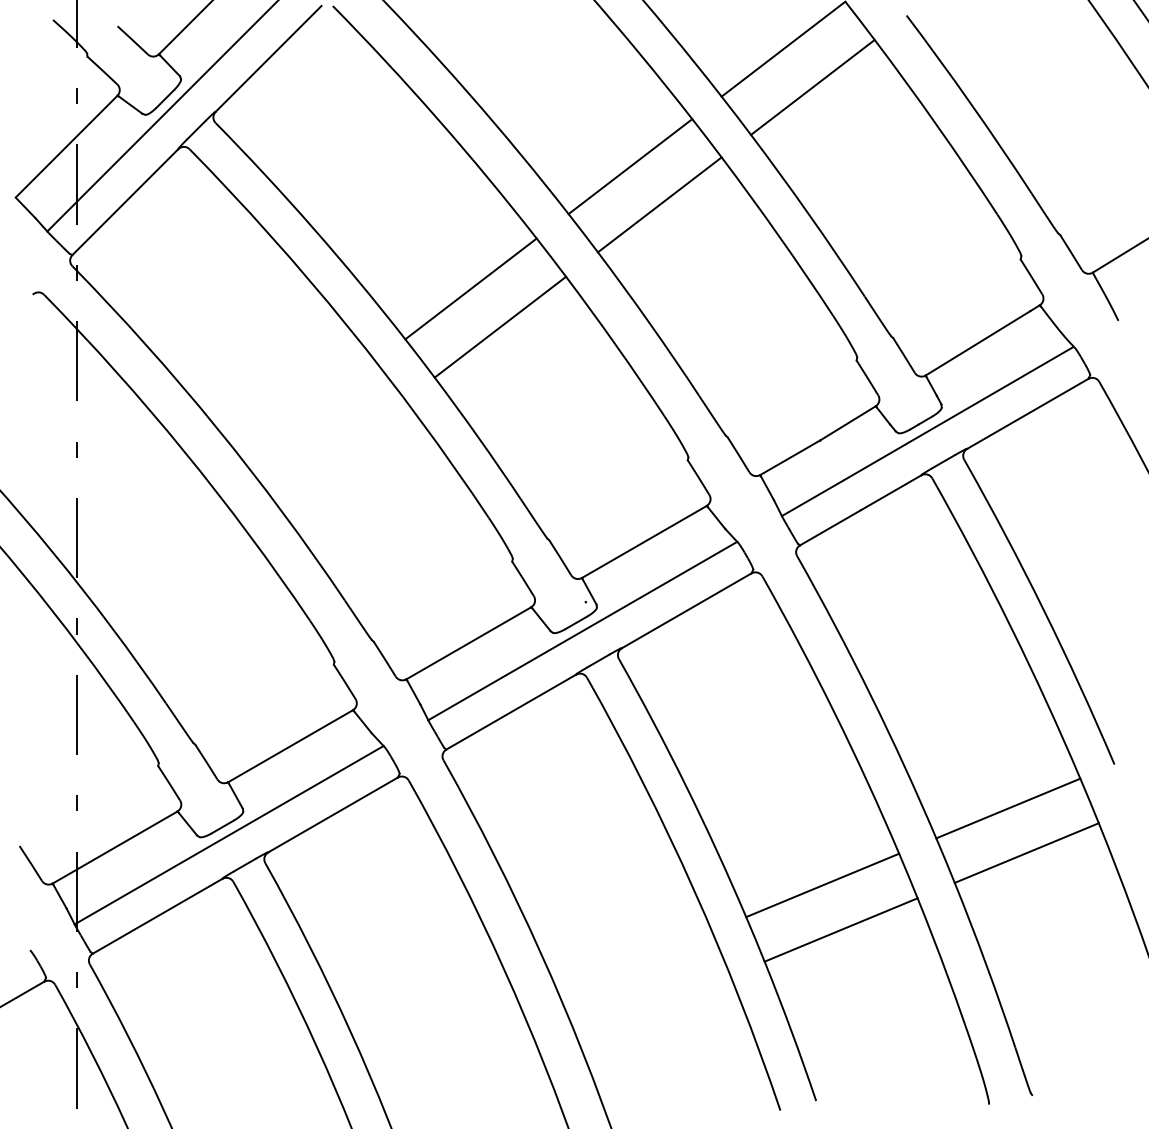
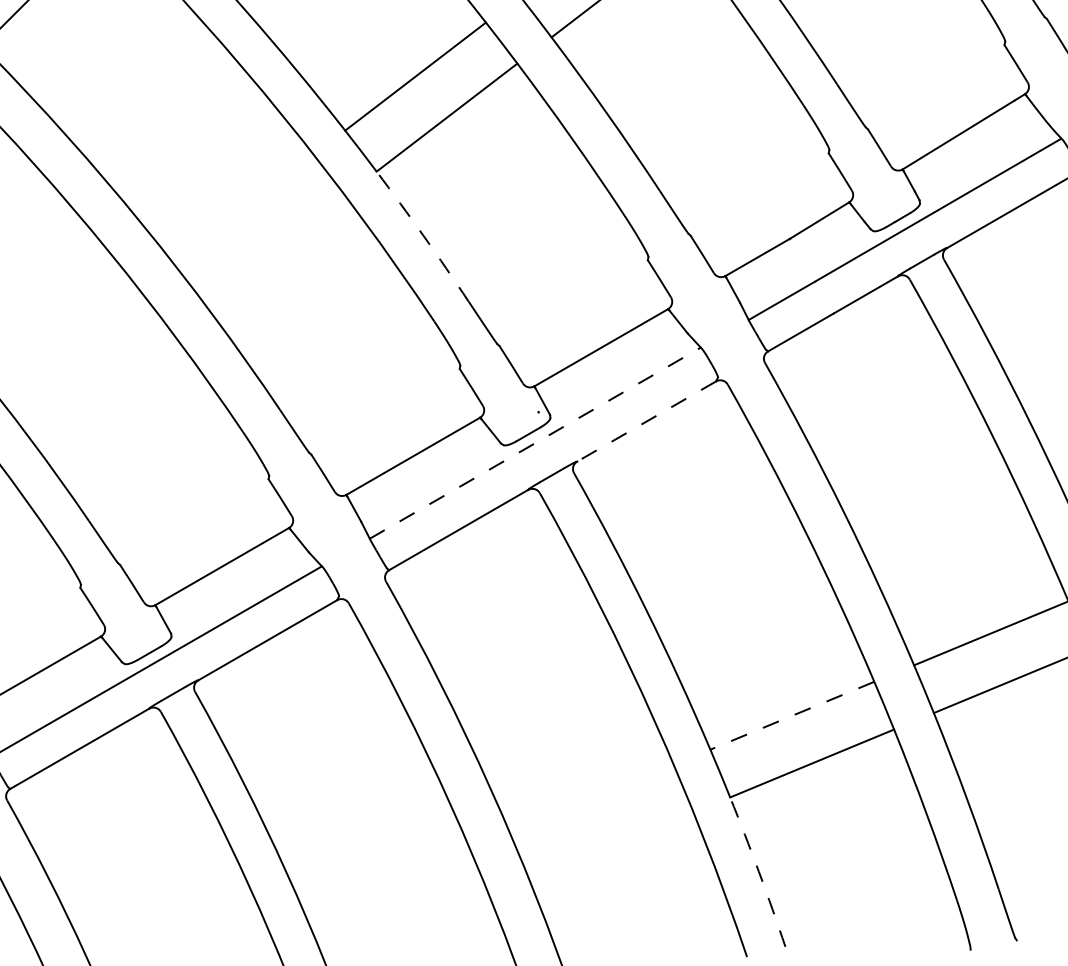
arc: (478, 437) -> (423, 235), solid -> dashed
line: (686, 610) -> (646, 421), solid -> dashed
line: (583, 630) -> (536, 442), solid -> dashed
line: (822, 885) -> (792, 715), solid -> dashed
arc: (791, 1030) -> (758, 871), solid -> dashed

